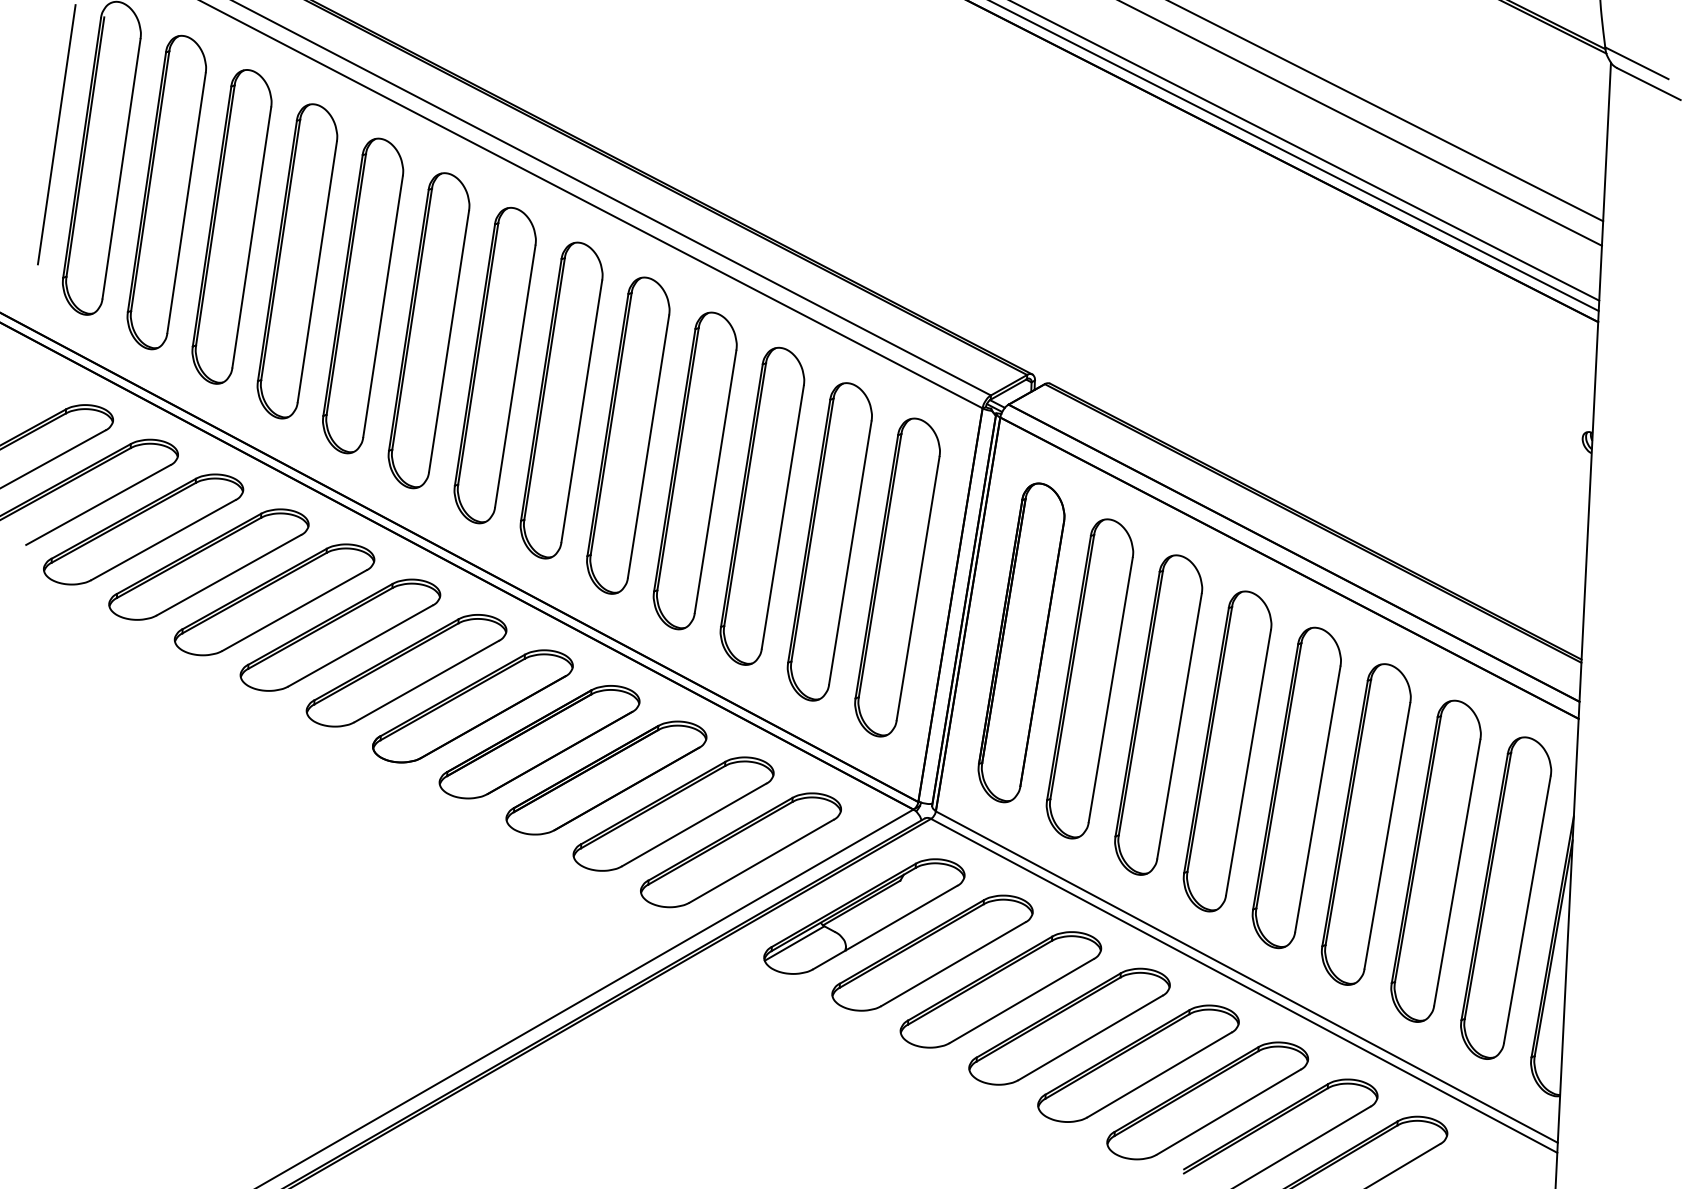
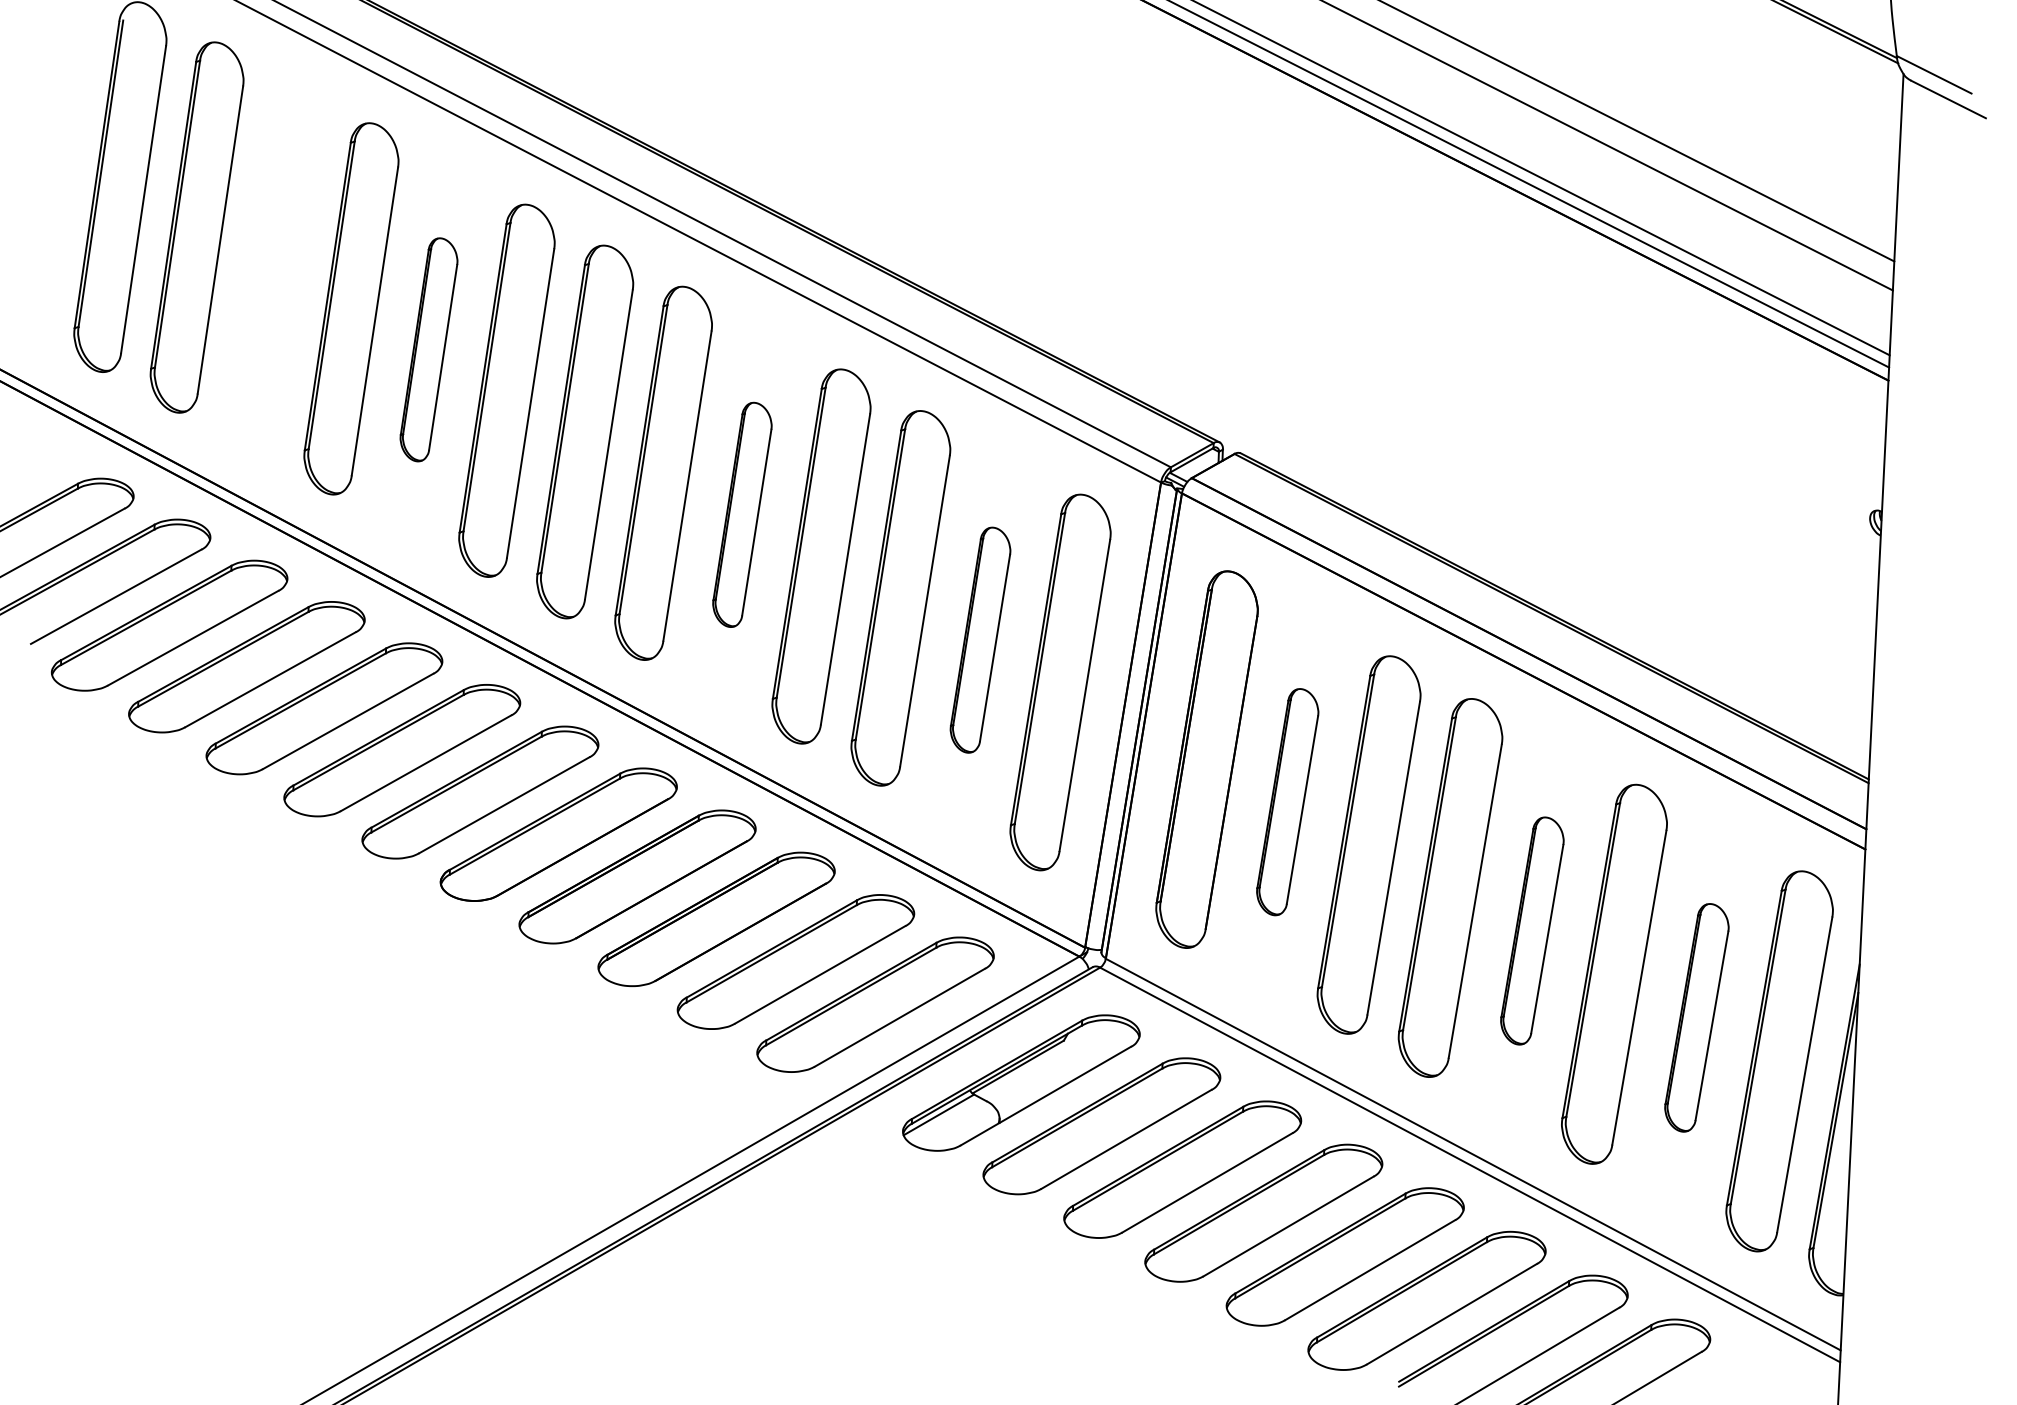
line: (56, 134) -> (66, 159), removed
part: (231, 226) -> (273, 267), removed
part: (362, 295) -> (428, 349), size x0.6
part: (628, 435) -> (742, 514), size x0.6
part: (829, 541) -> (980, 639), size x0.6
part: (1089, 678) -> (1287, 801), size x0.6
part: (1296, 787) -> (1532, 930), size x0.6
part: (1435, 861) -> (1696, 1017), size x0.6

